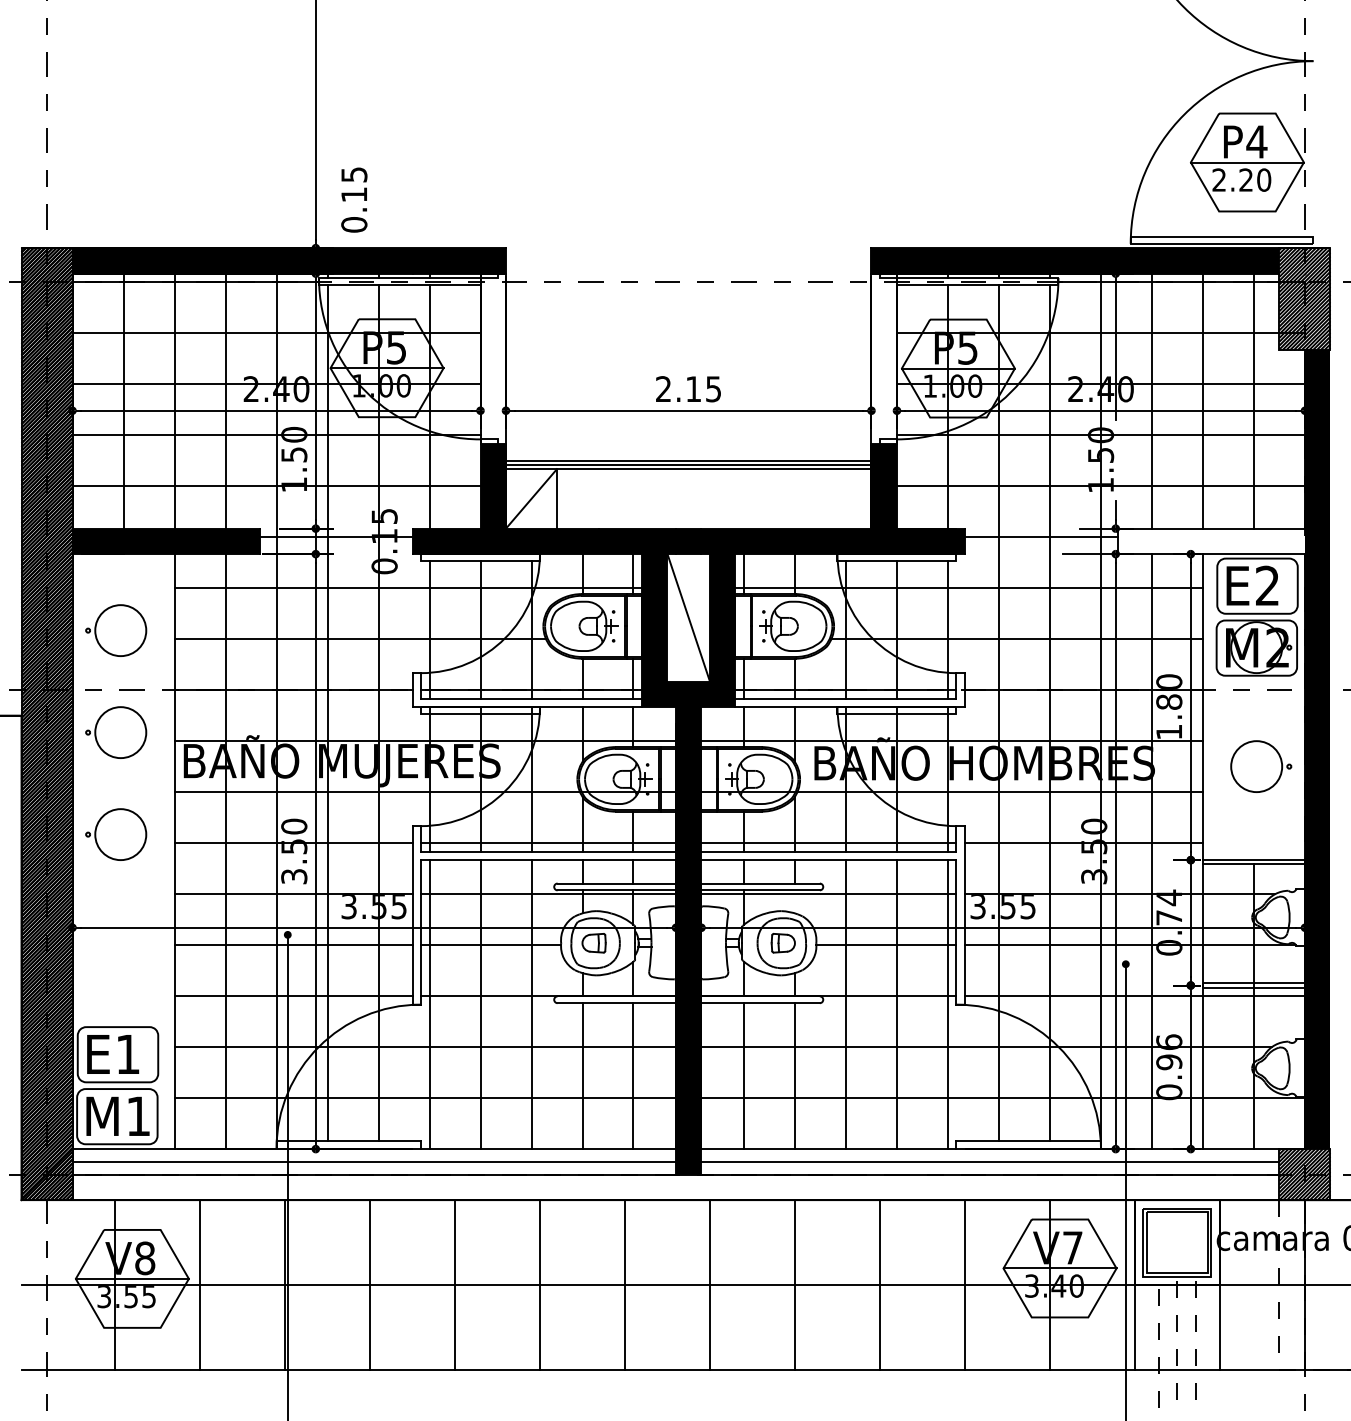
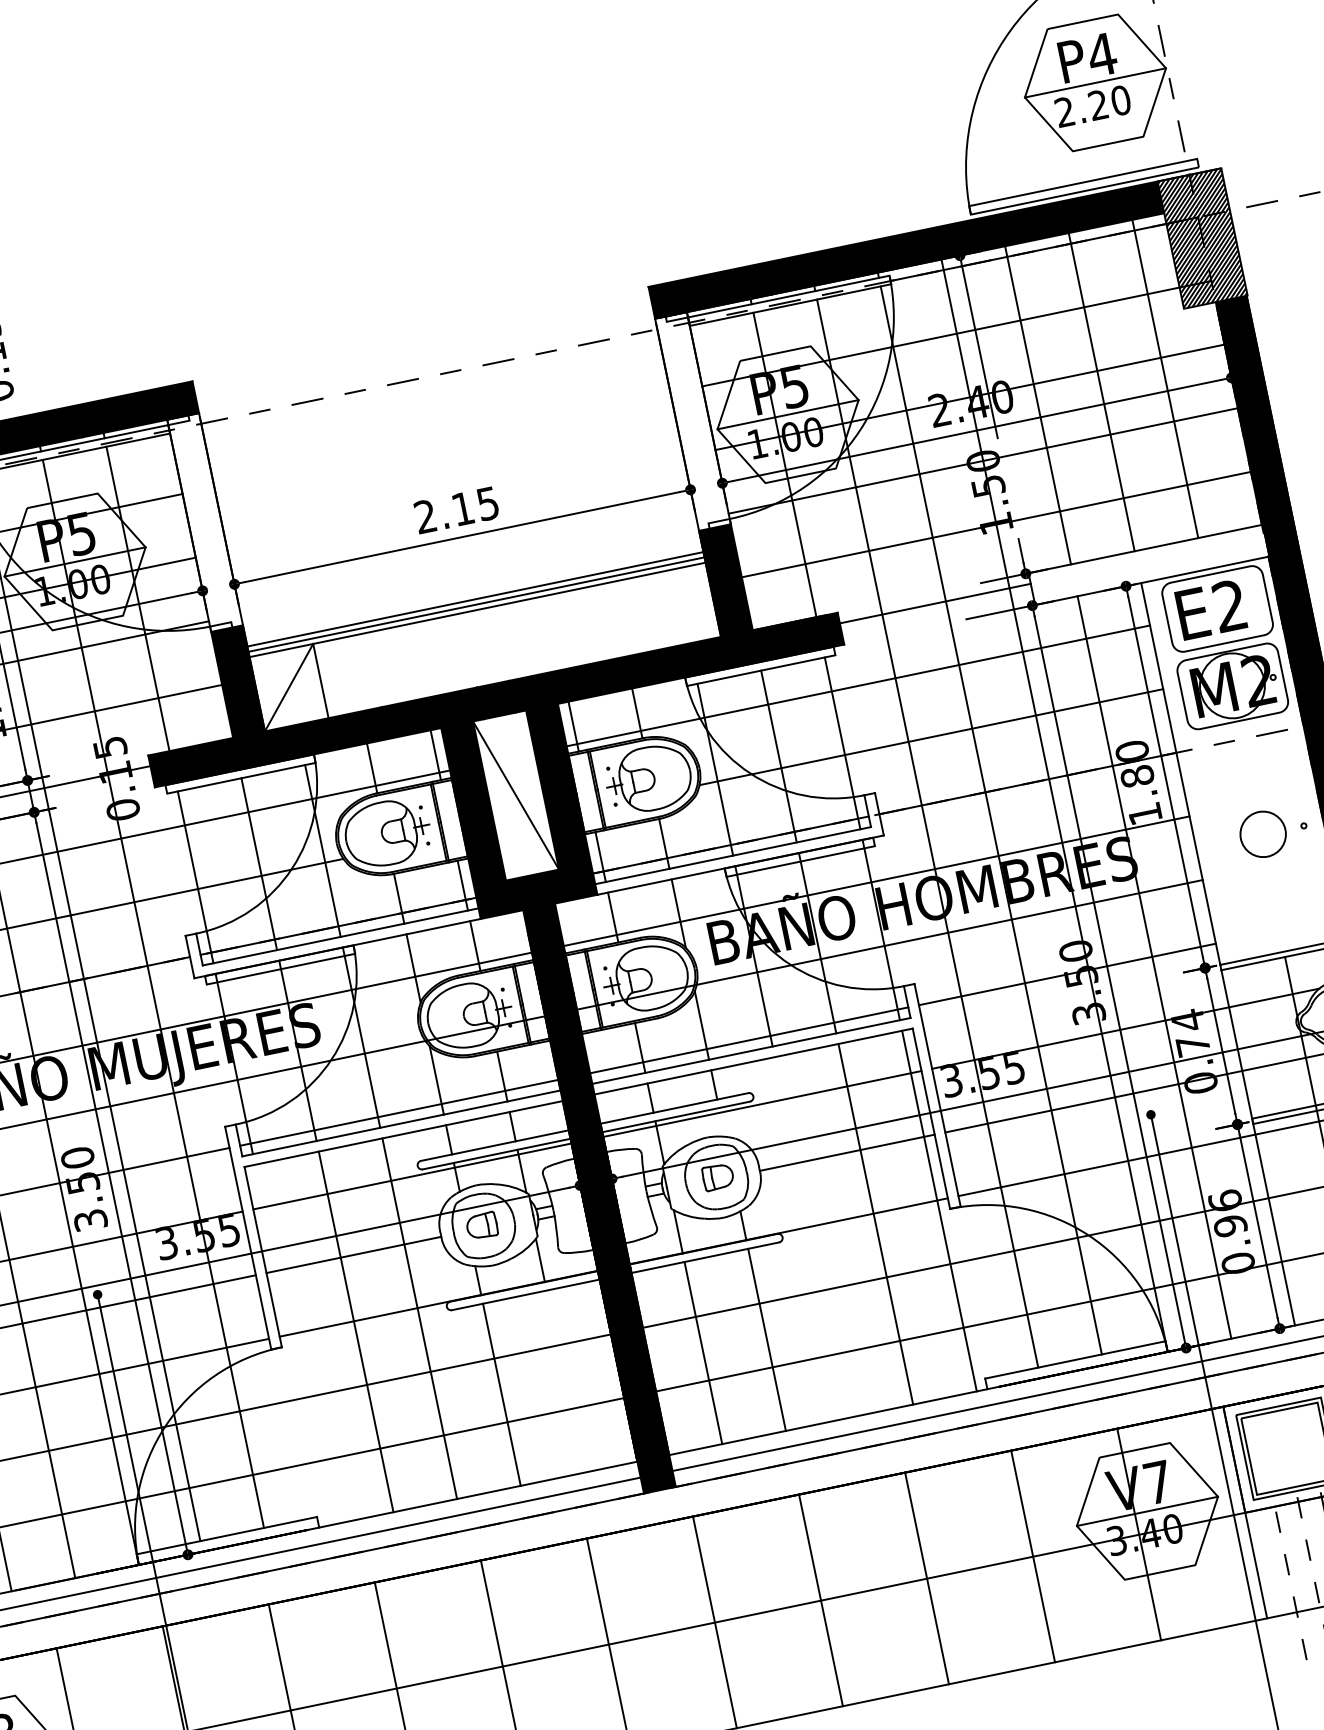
circle: (1256, 766) -> (1262, 834), size x0.7
line: (429, 1004) -> (292, 1344), removed
line: (845, 1004) -> (811, 1237), removed
line: (633, 1076) -> (565, 1382), removed

